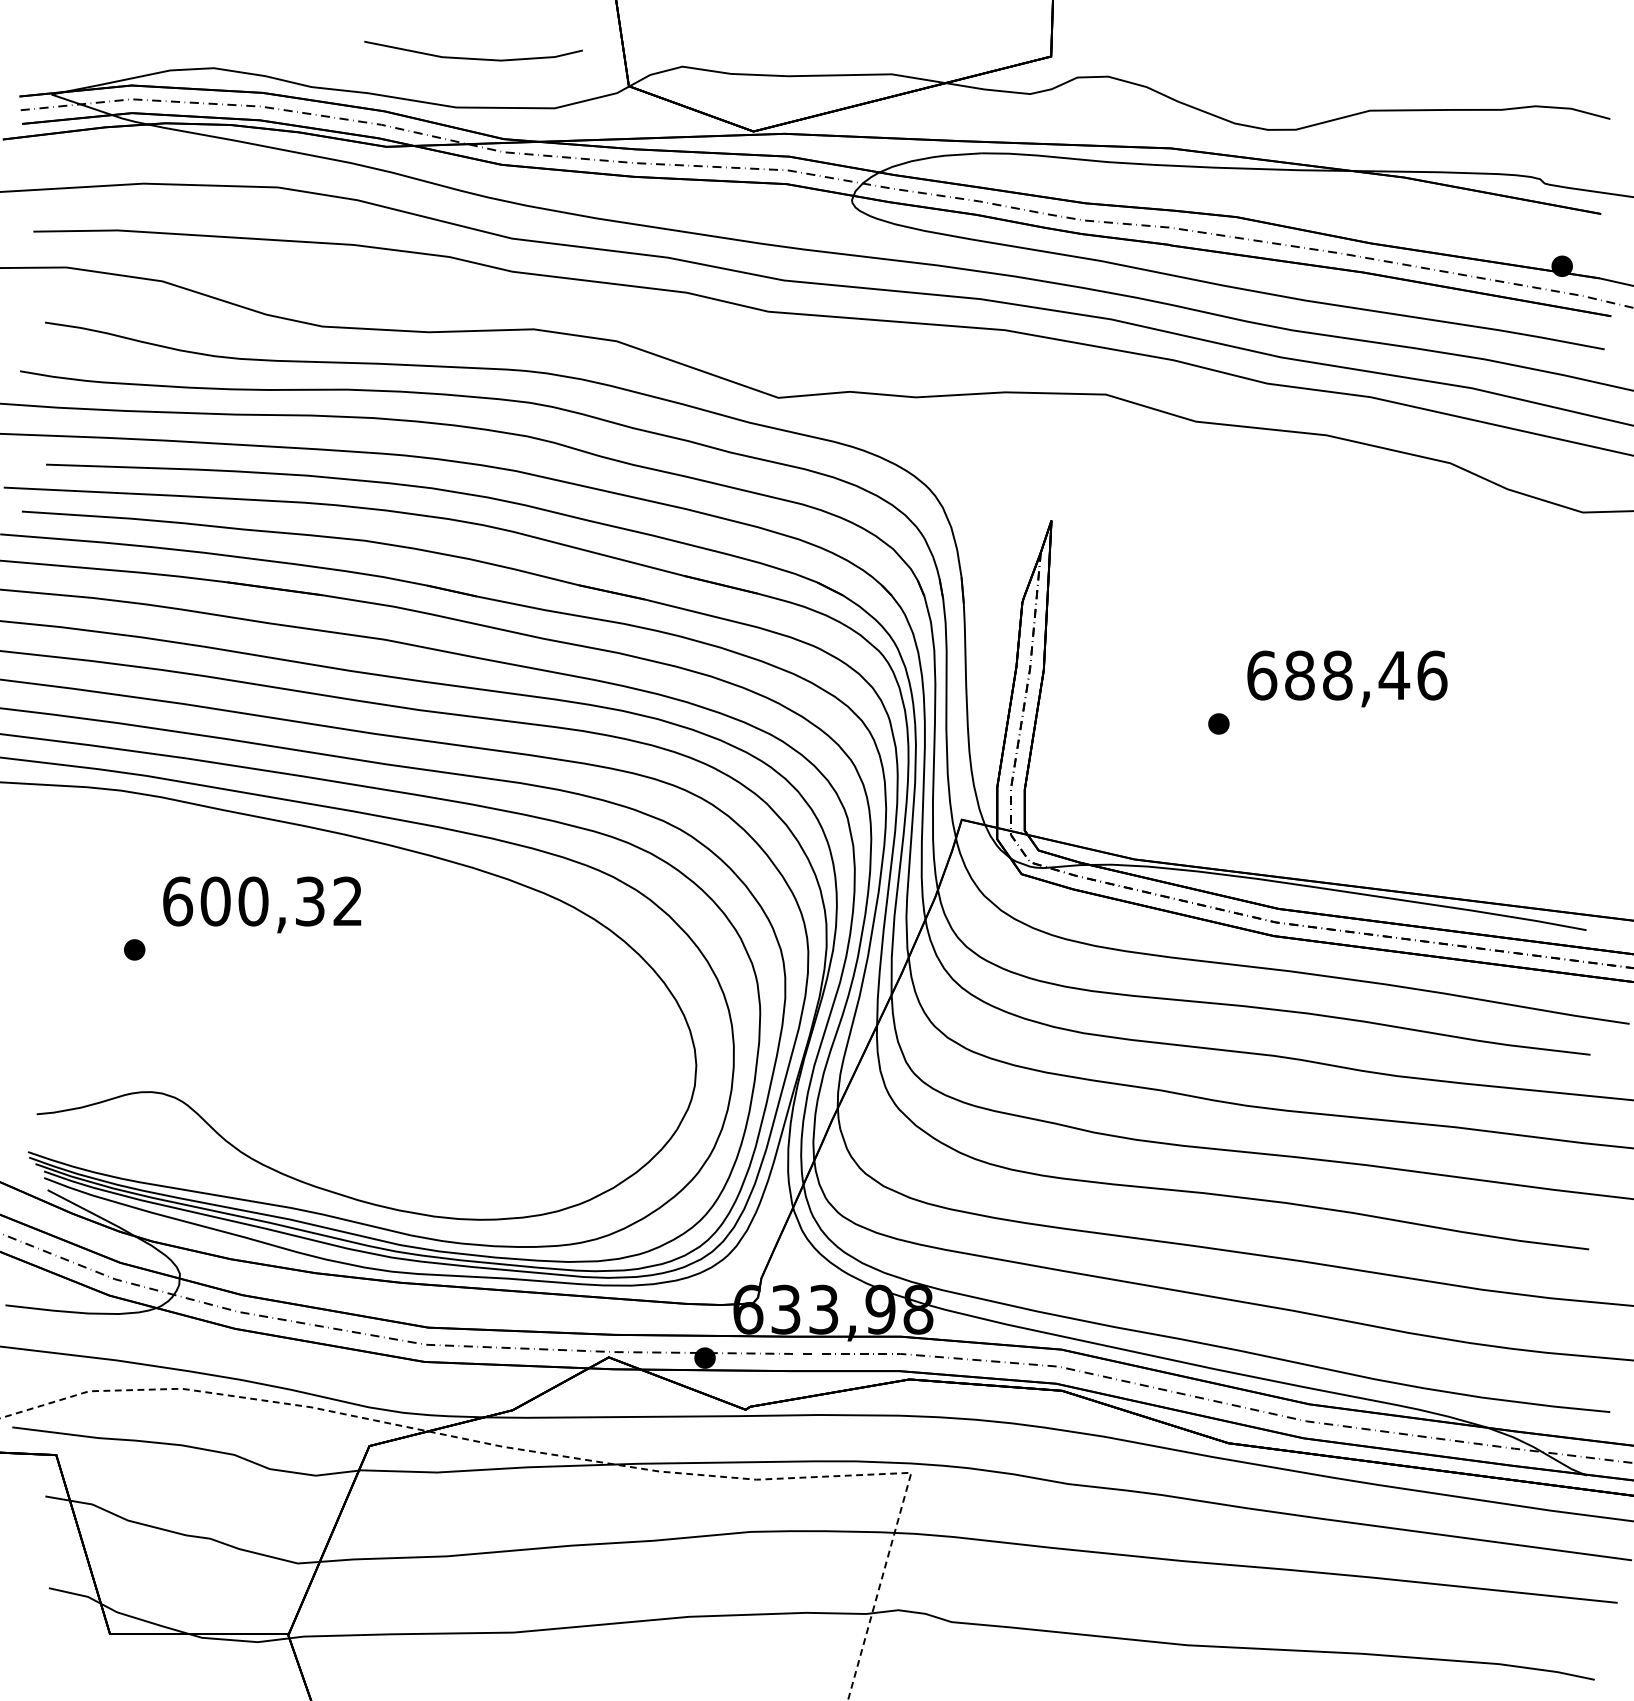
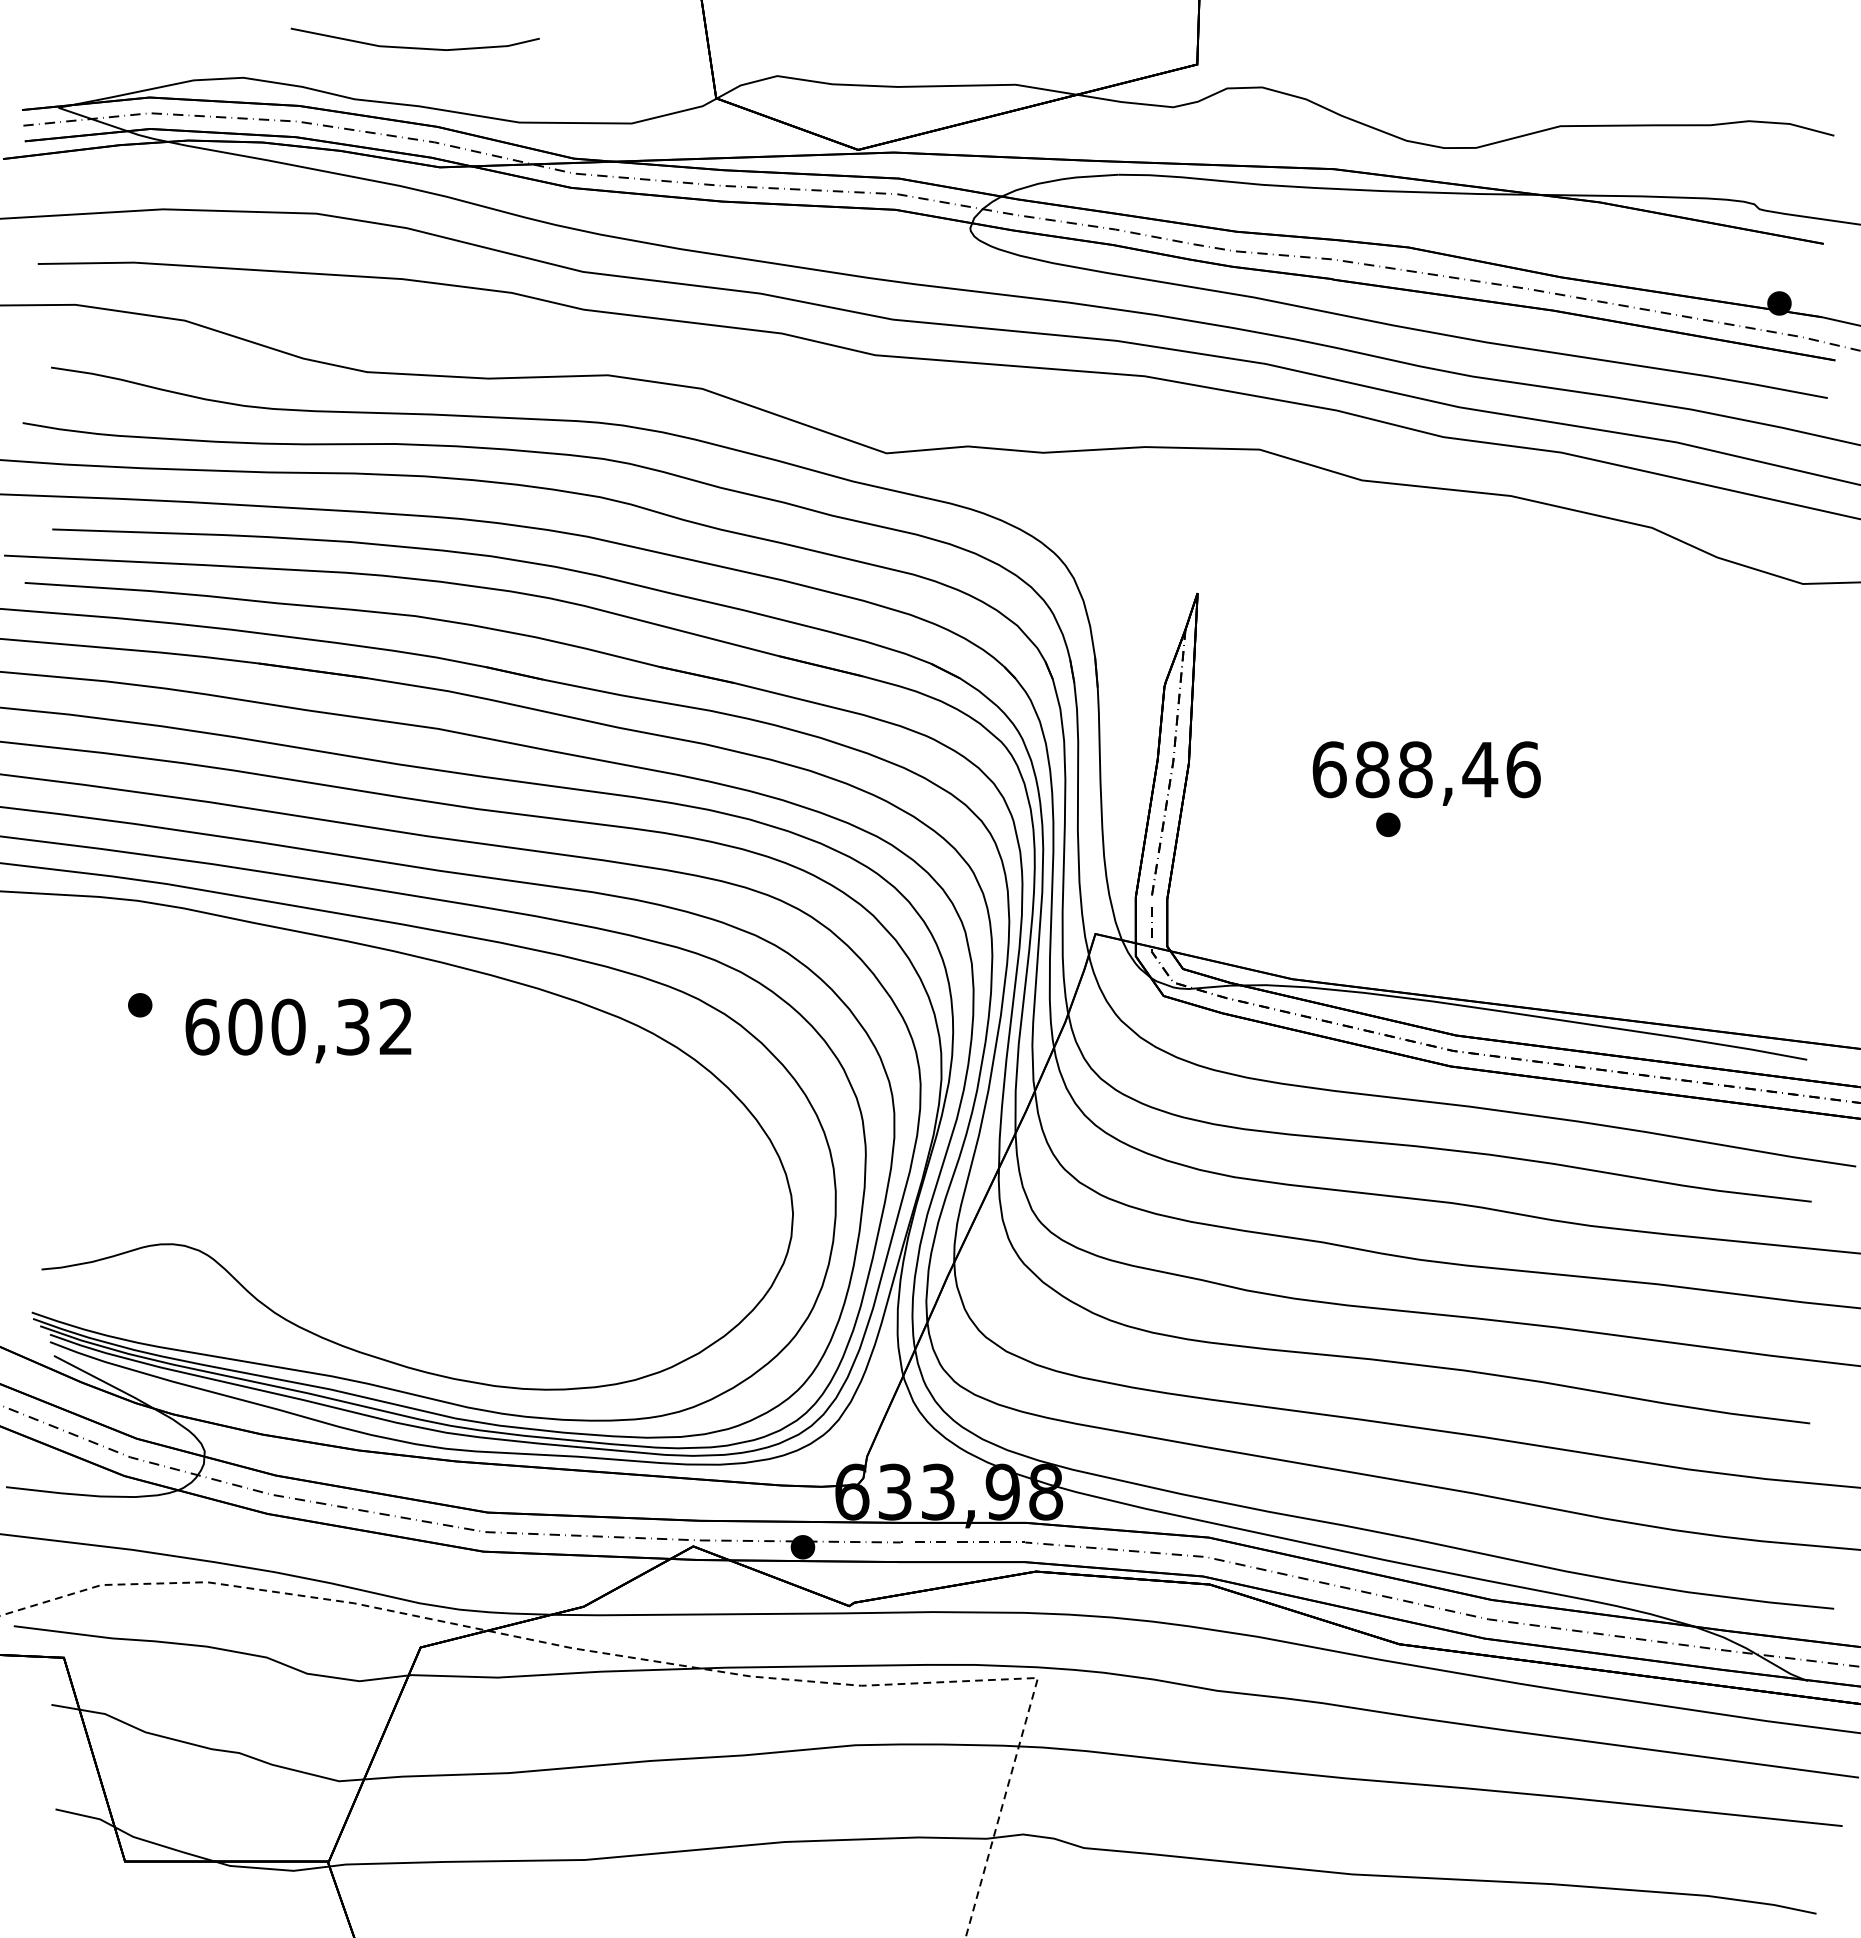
line: (472, 58) -> (414, 47), moved
text: (1347, 678) -> (1426, 773), moved
part: (134, 950) -> (140, 1005), moved

